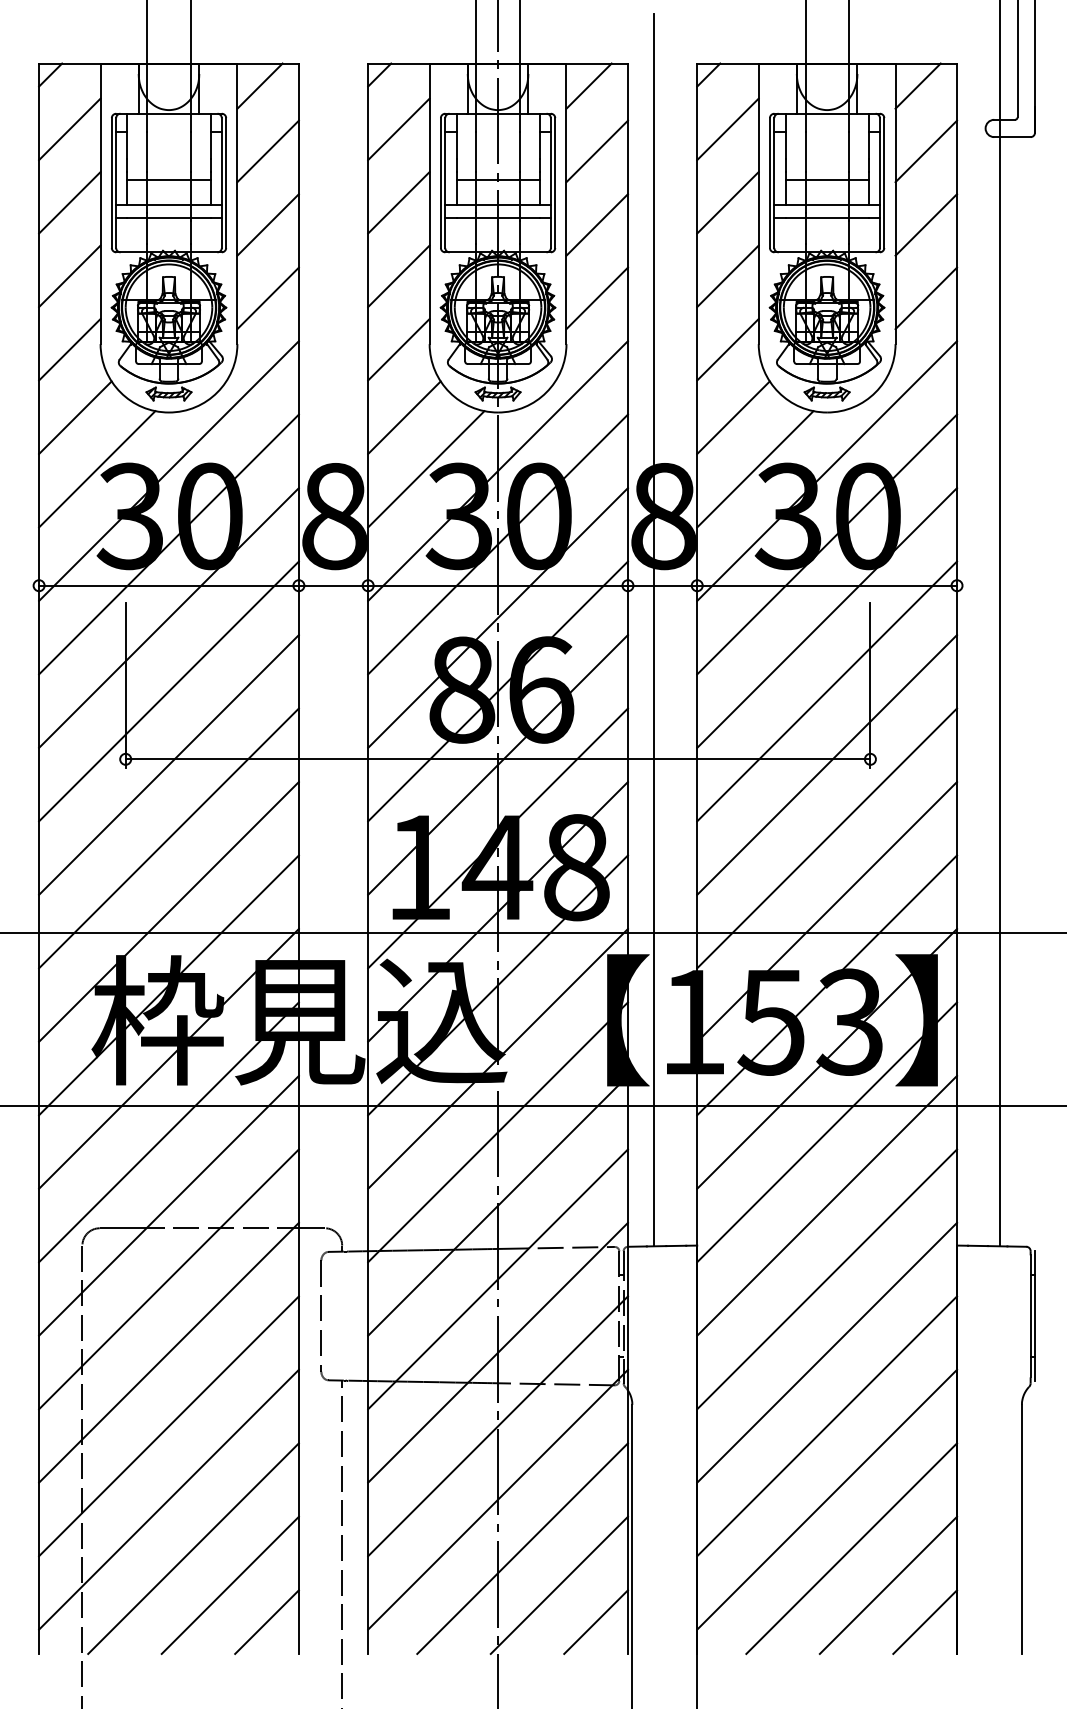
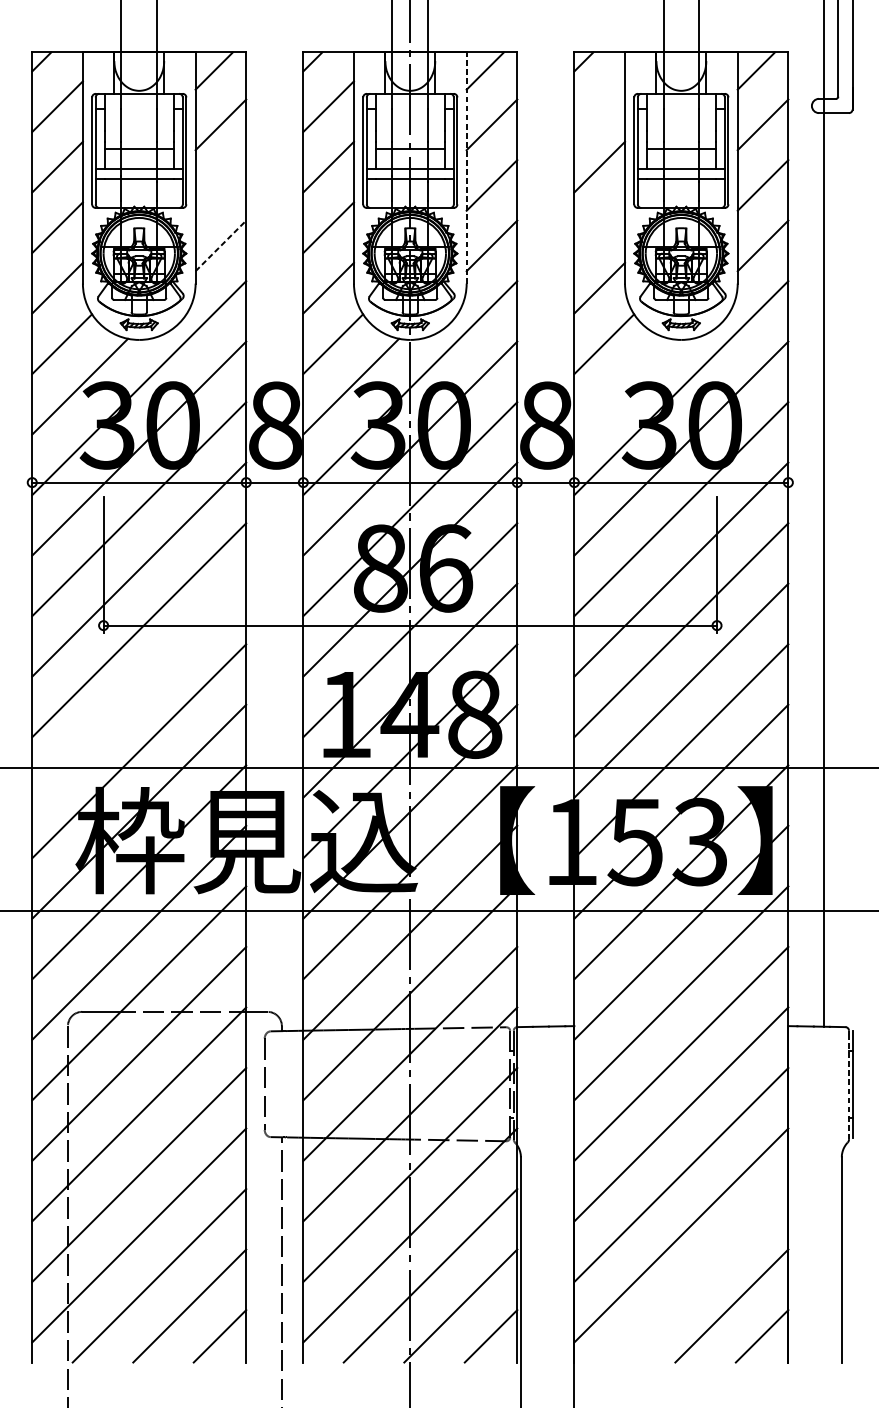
line: (727, 129) -> (599, 106), removed
line: (566, 203) -> (466, 167), solid -> dashed
line: (267, 224) -> (220, 185), removed
line: (727, 276) -> (599, 227), removed
line: (268, 298) -> (221, 246), solid -> dashed
line: (755, 469) -> (622, 386), removed
line: (653, 630) -> (538, 519), removed
line: (168, 838) -> (138, 690), removed
line: (1030, 1316) -> (848, 1084), solid -> dashed
line: (851, 1548) -> (701, 1275), removed

